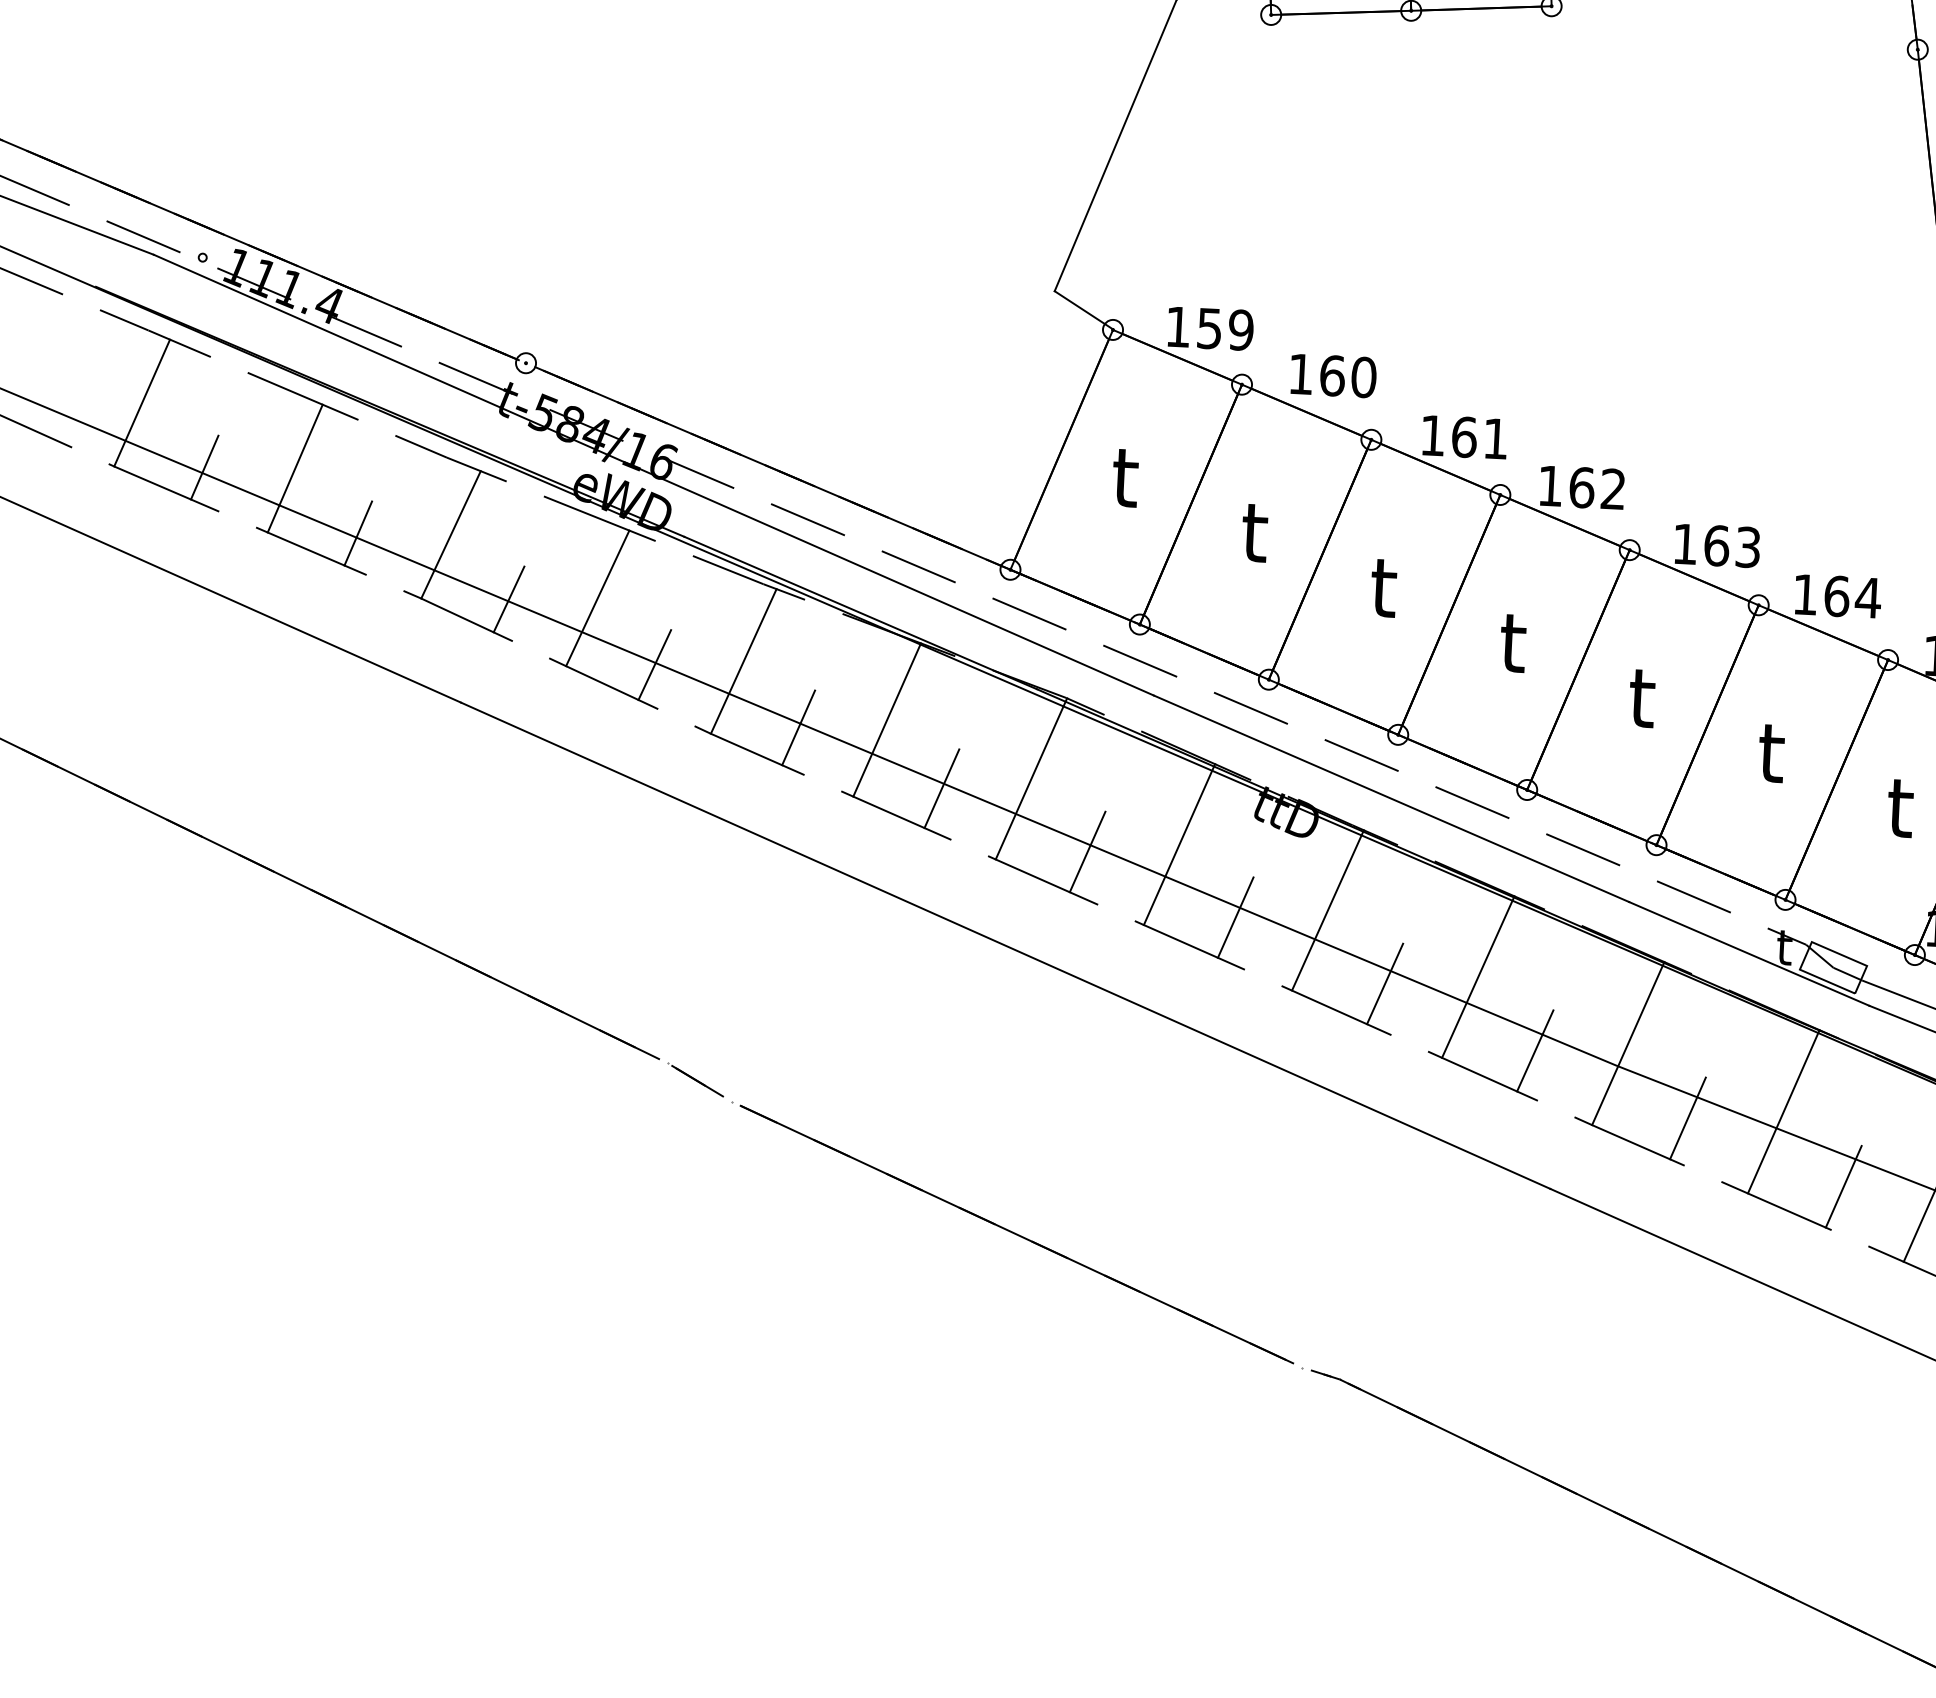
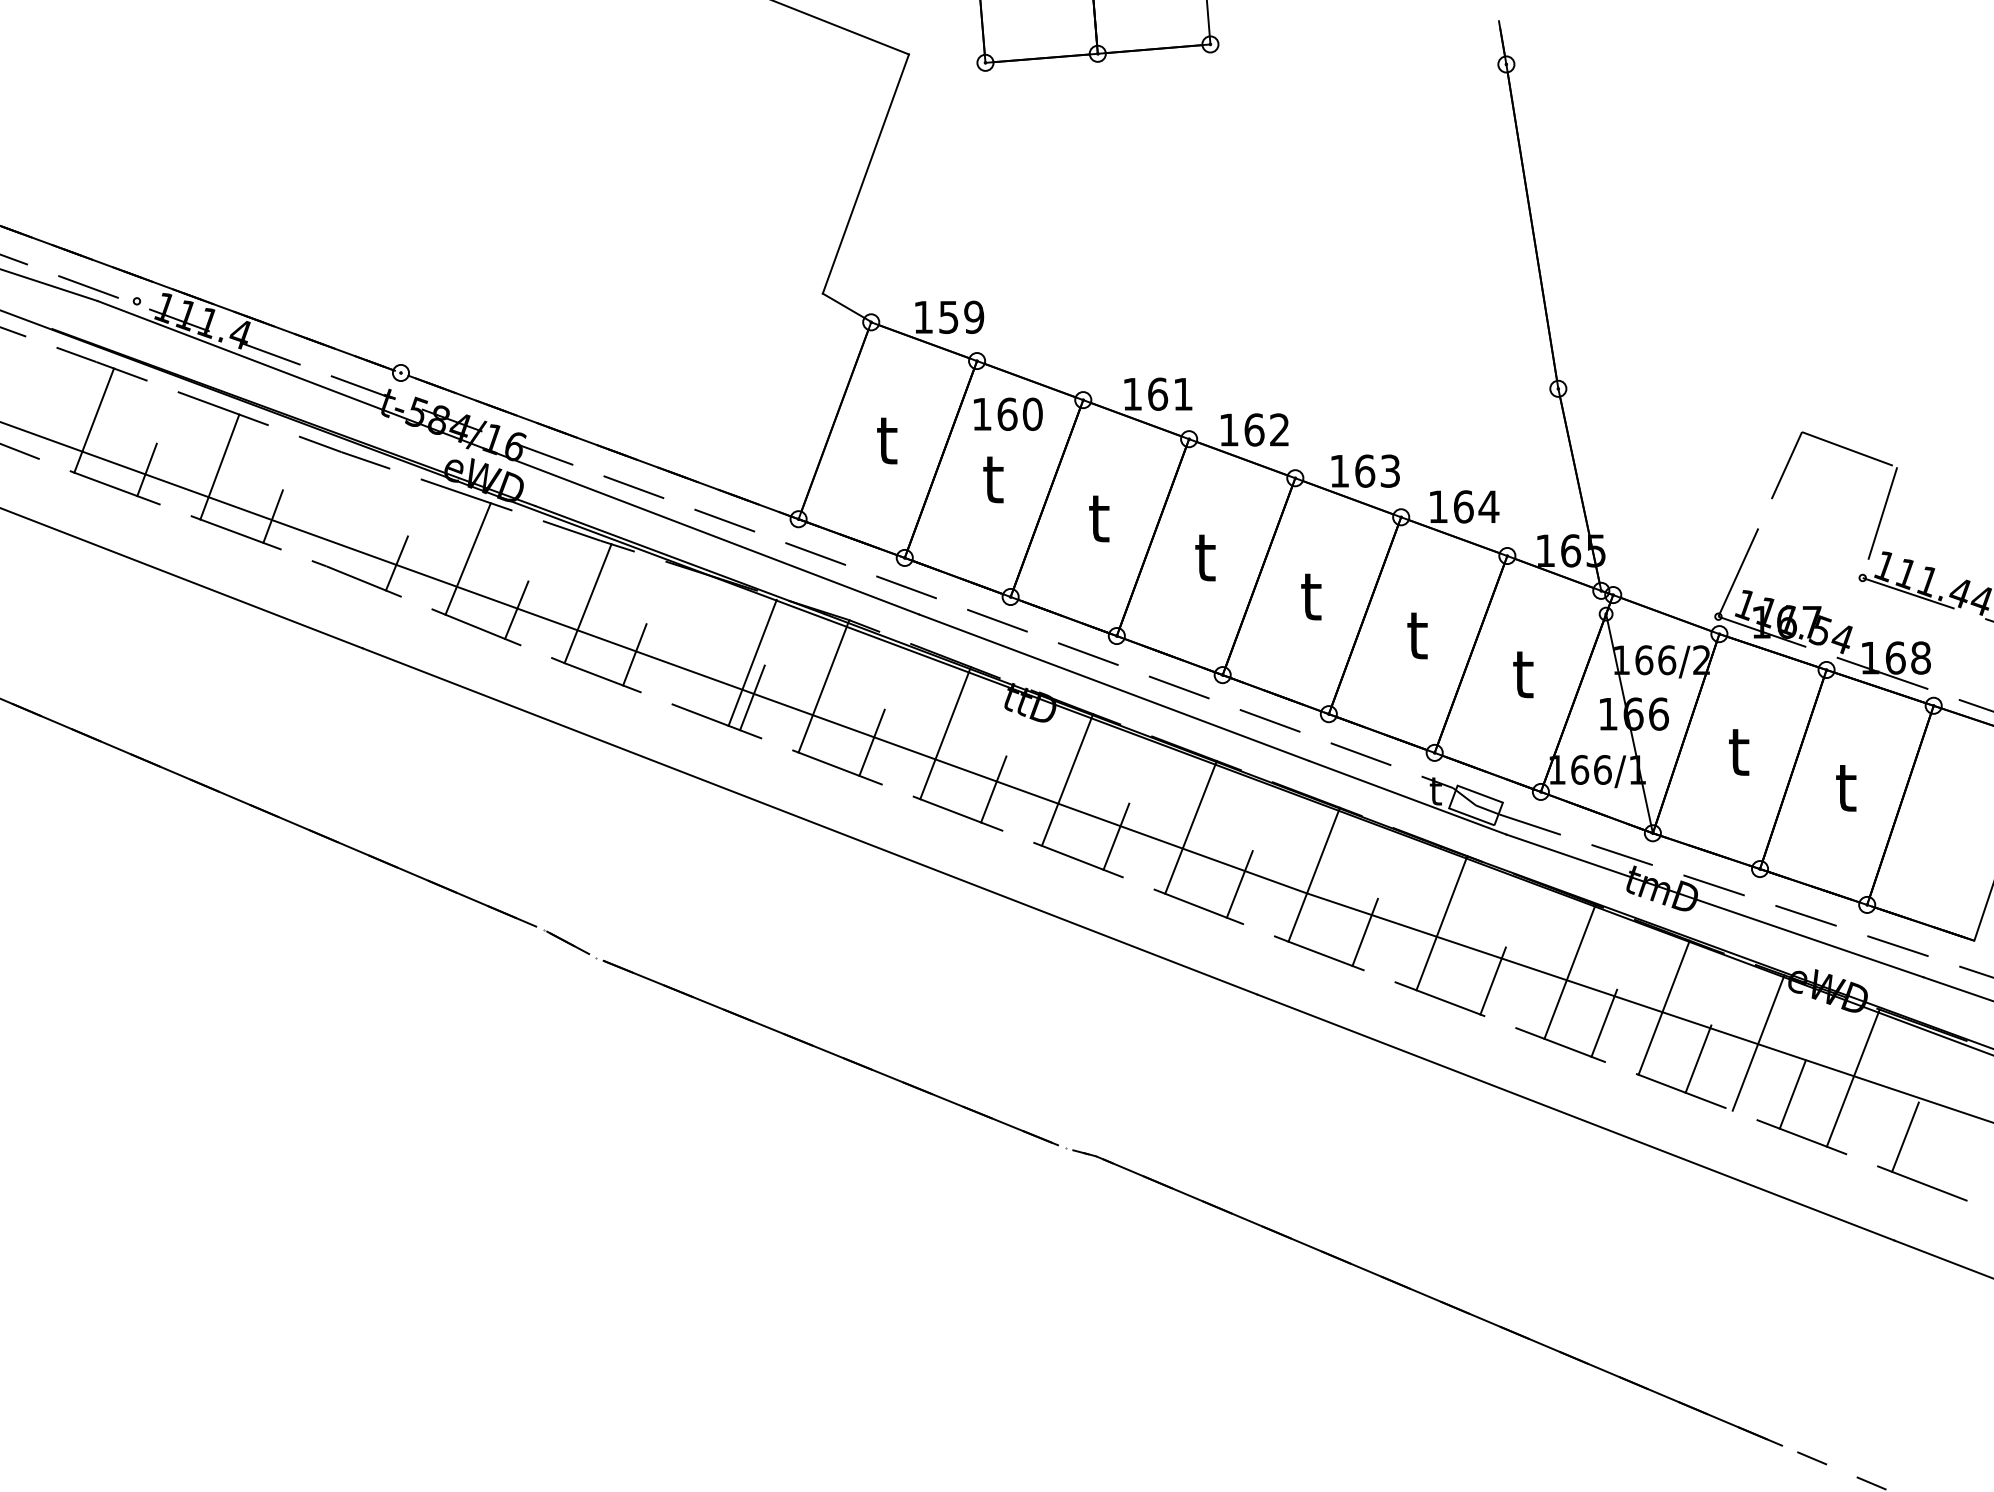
text: (1333, 374) -> (1008, 413), moved
line: (450, 534) -> (347, 513), removed
line: (886, 719) -> (752, 662), moved

